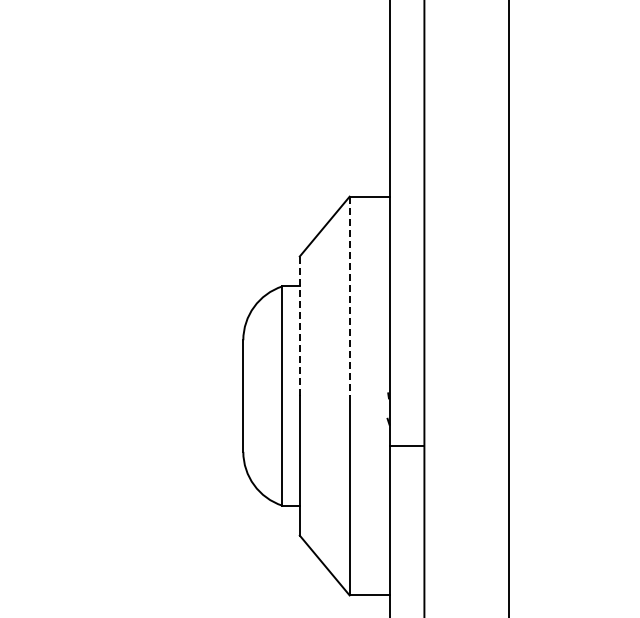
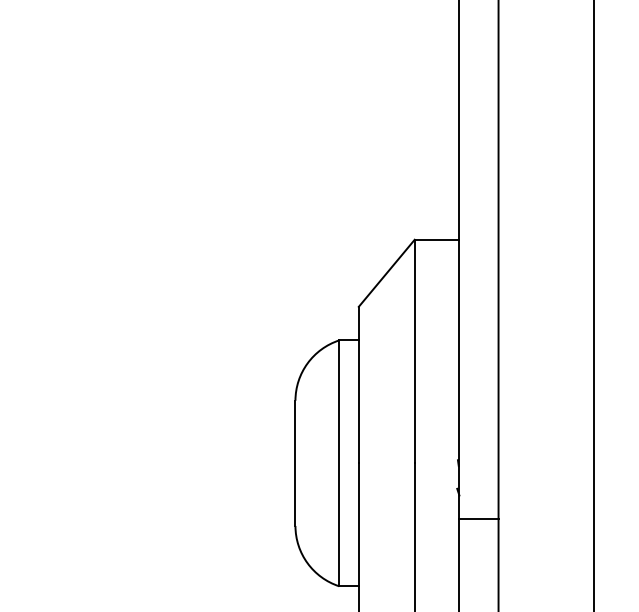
line: (349, 296) -> (414, 351), dashed -> solid
line: (299, 326) -> (358, 385), dashed -> solid

